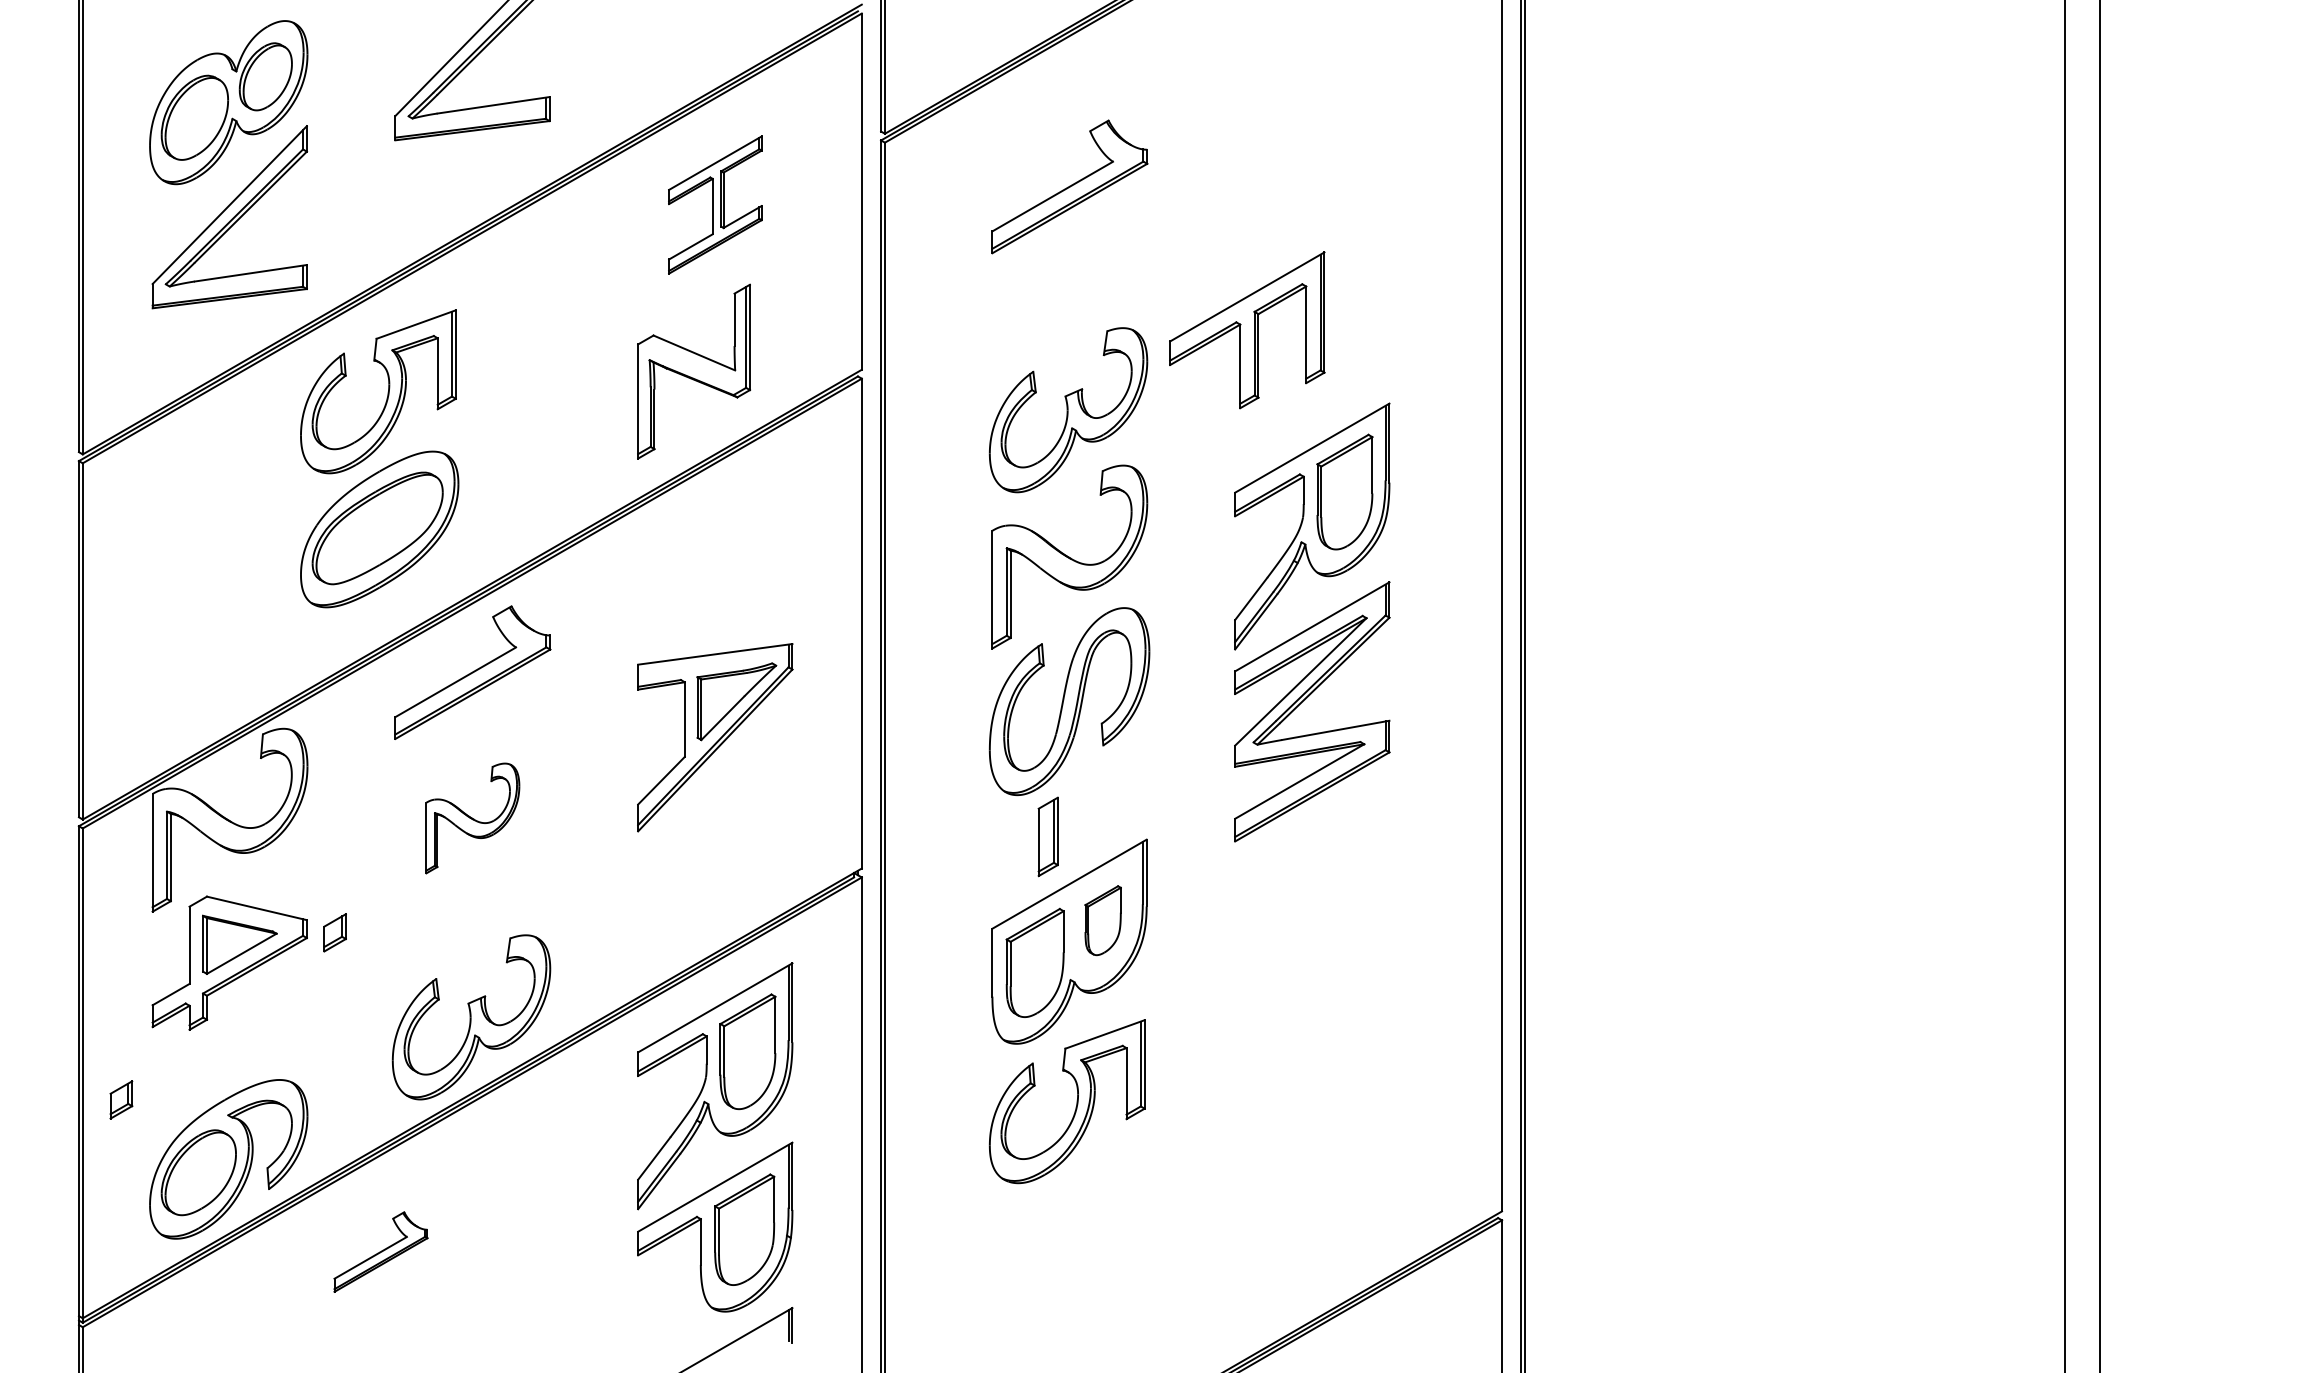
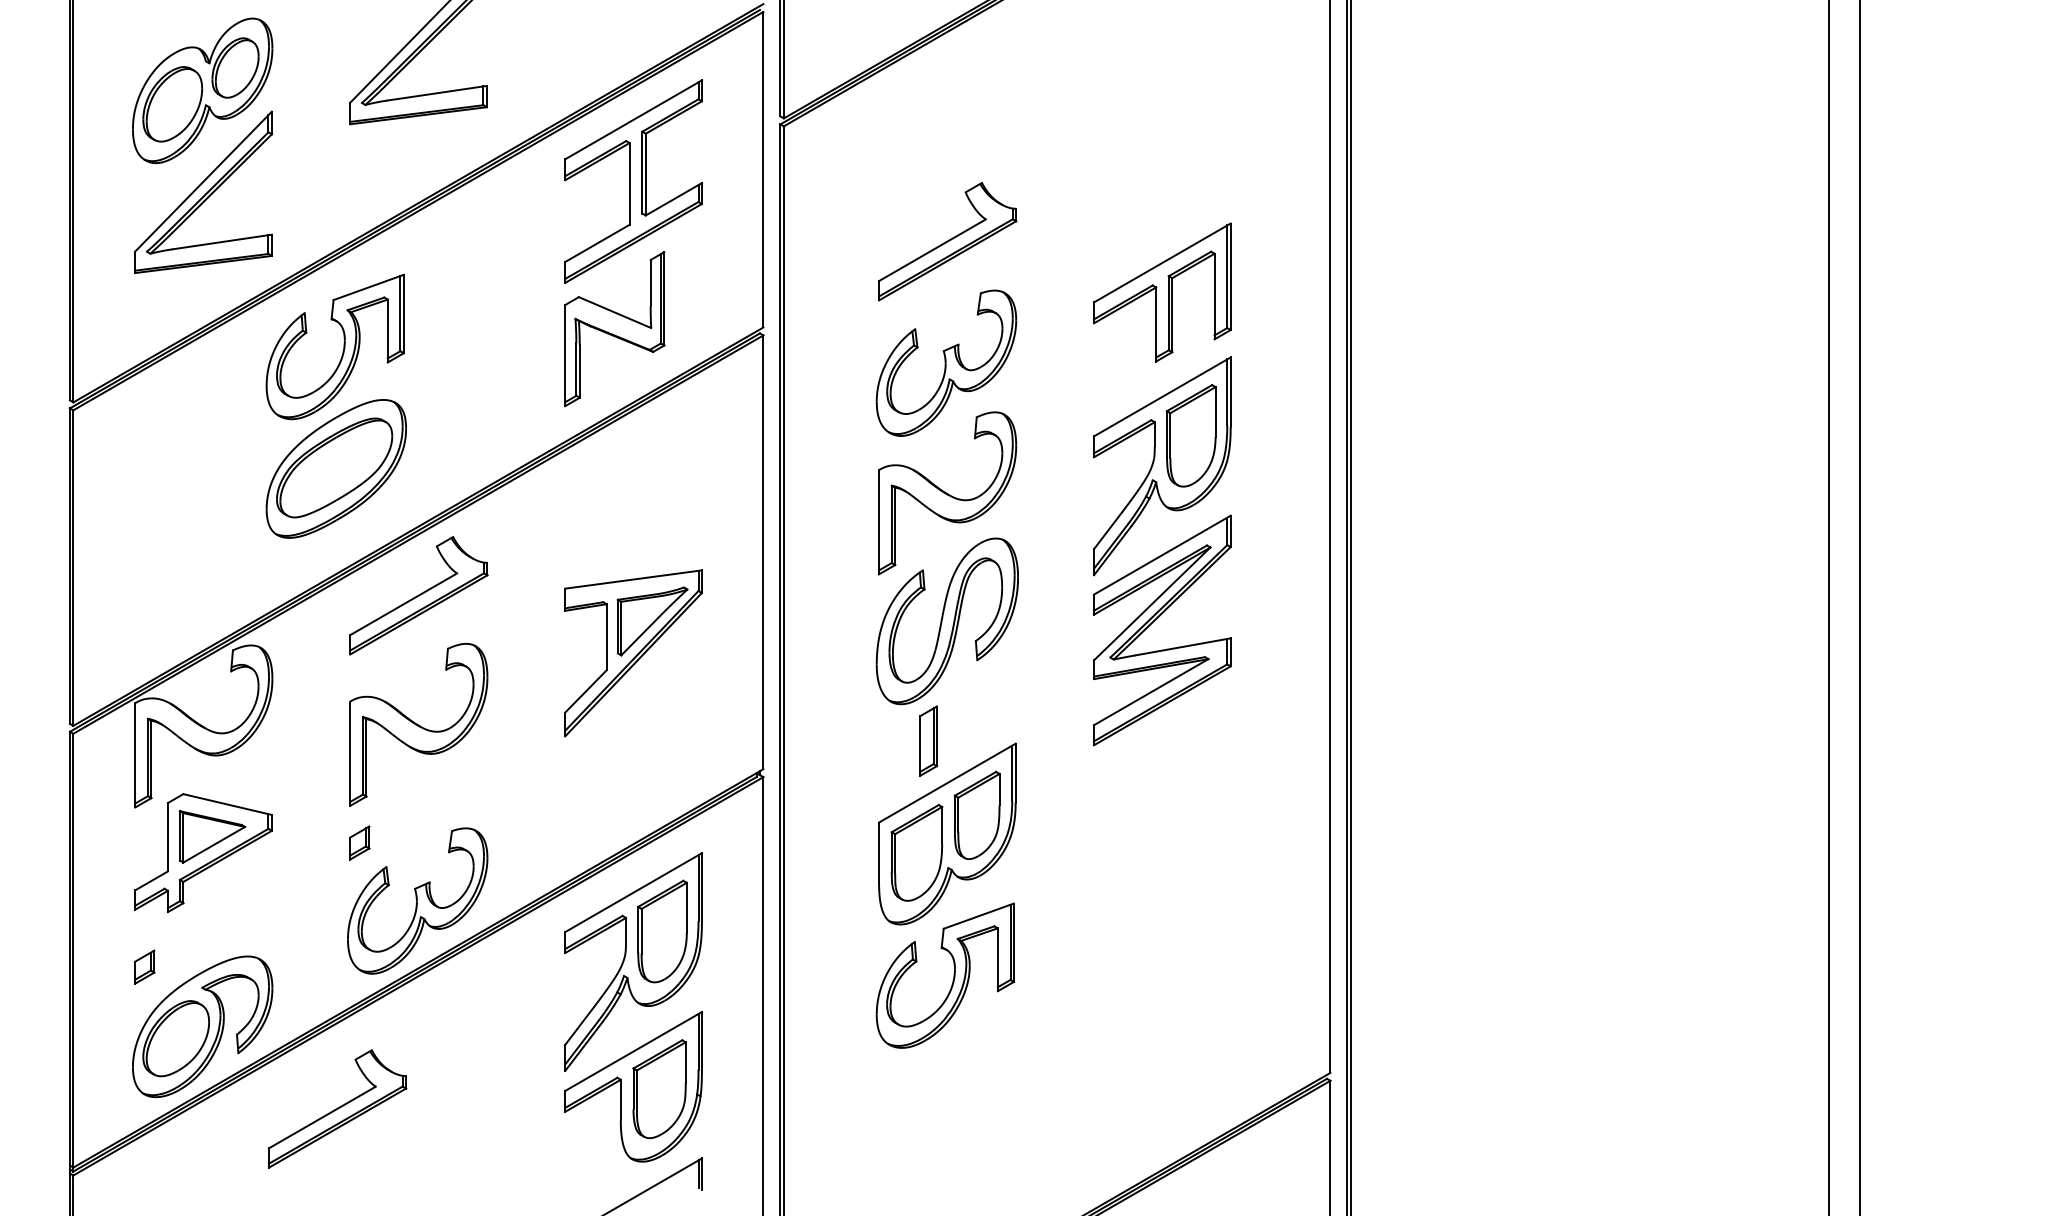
part: (1069, 186) -> (947, 241), moved
part: (715, 204) -> (633, 181), size x1.67
part: (1247, 330) -> (1162, 292), moved
part: (472, 818) -> (418, 724), size x1.67
part: (1102, 920) -> (976, 815), size x1.43
part: (334, 932) -> (359, 842), moved
part: (121, 1099) -> (144, 966), moved
part: (380, 1251) -> (337, 1108), size x1.67

